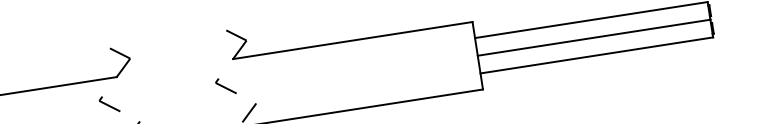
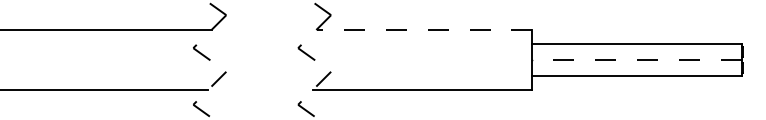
line: (594, 38) -> (637, 60), solid -> dashed
line: (352, 40) -> (424, 29), solid -> dashed

